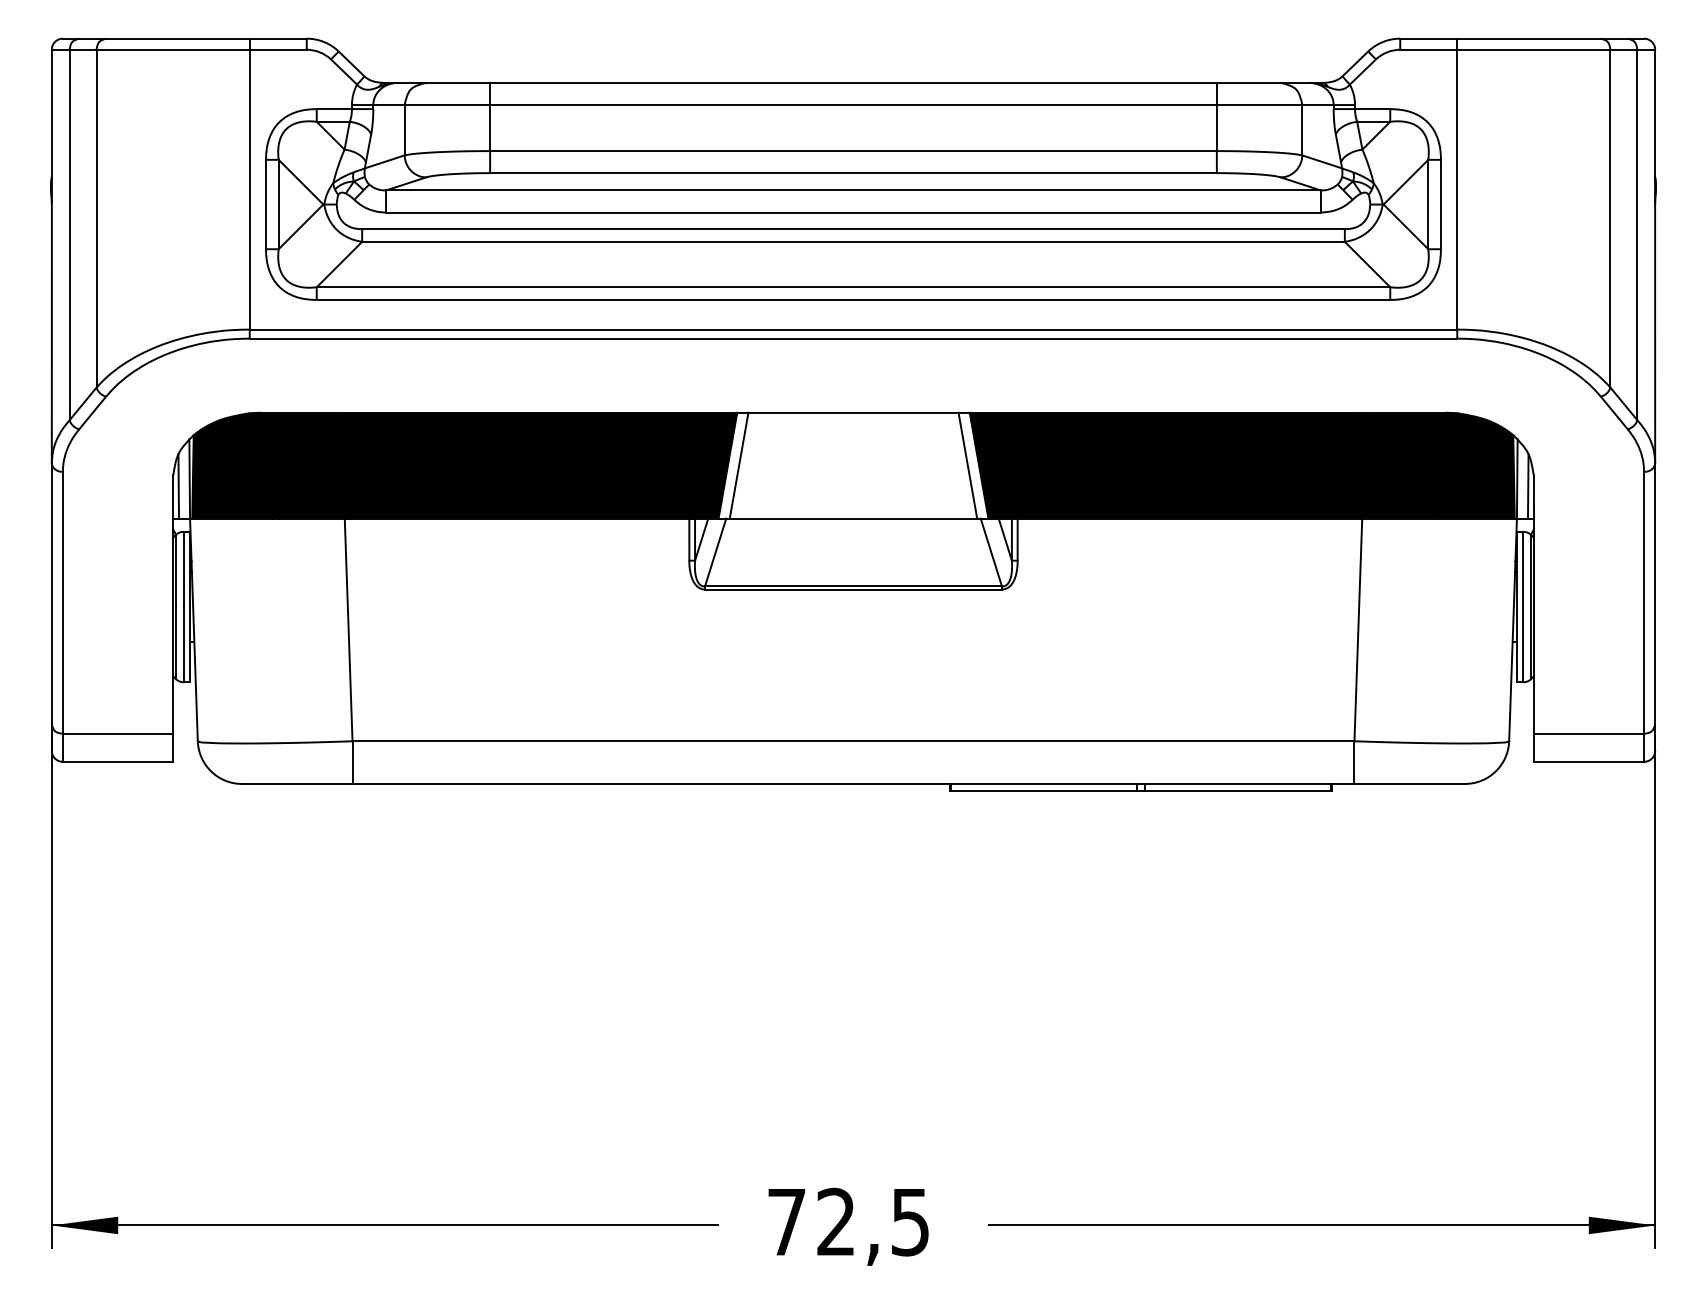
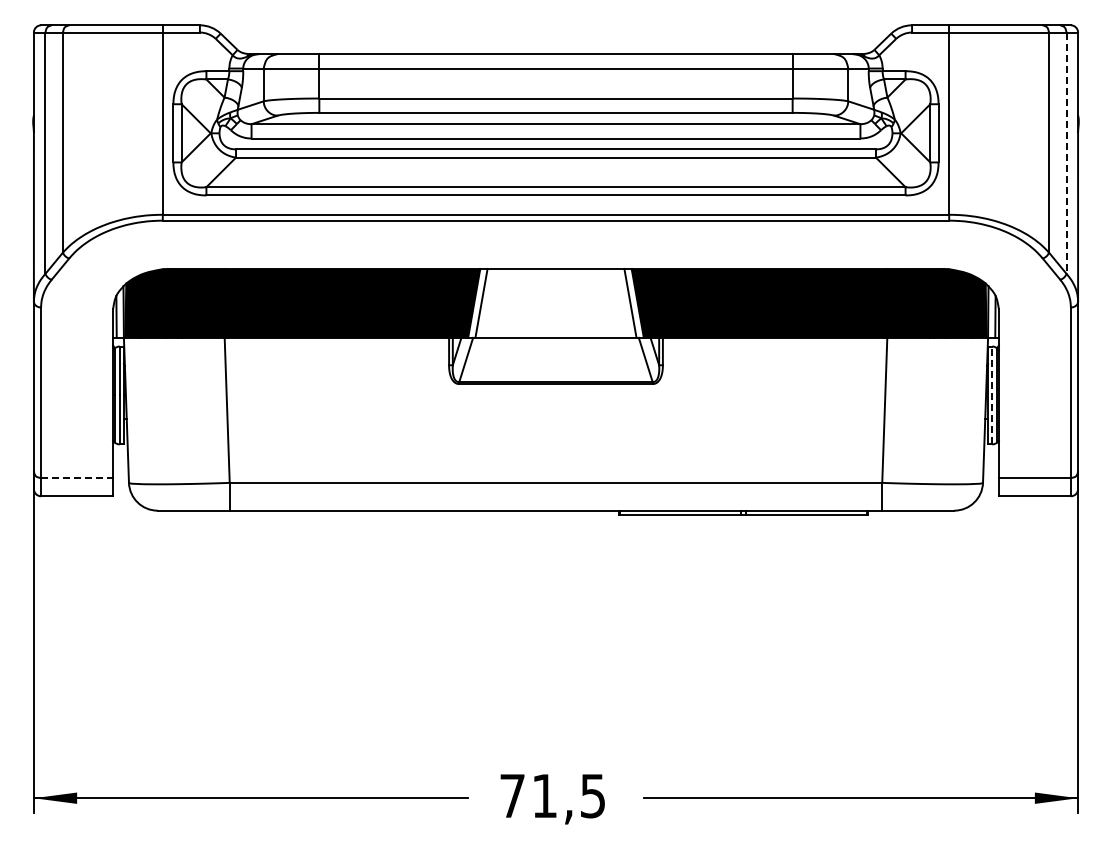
line: (1637, 235) -> (1066, 153), solid -> dashed
line: (1523, 607) -> (992, 395), solid -> dashed
line: (118, 734) -> (77, 478), solid -> dashed
text: (835, 1221) -> (544, 795), 72,5 -> 71,5

